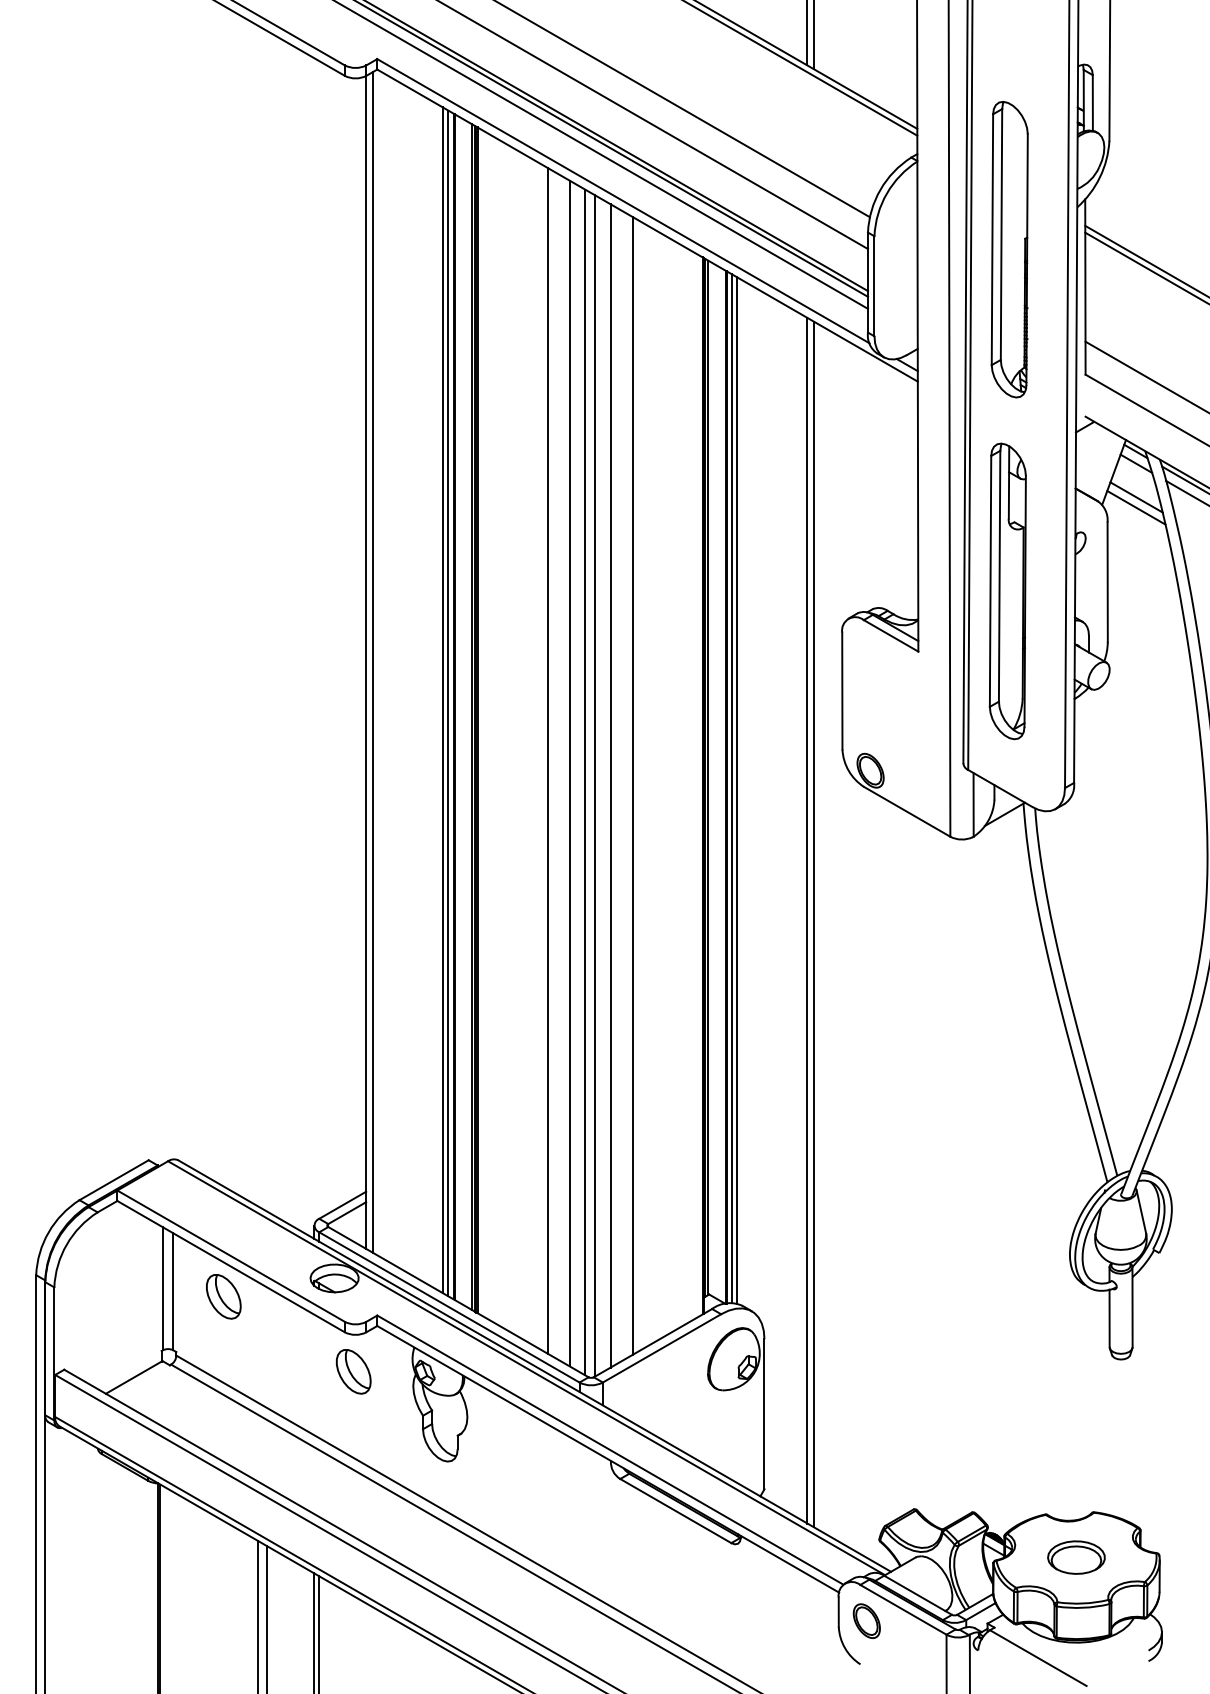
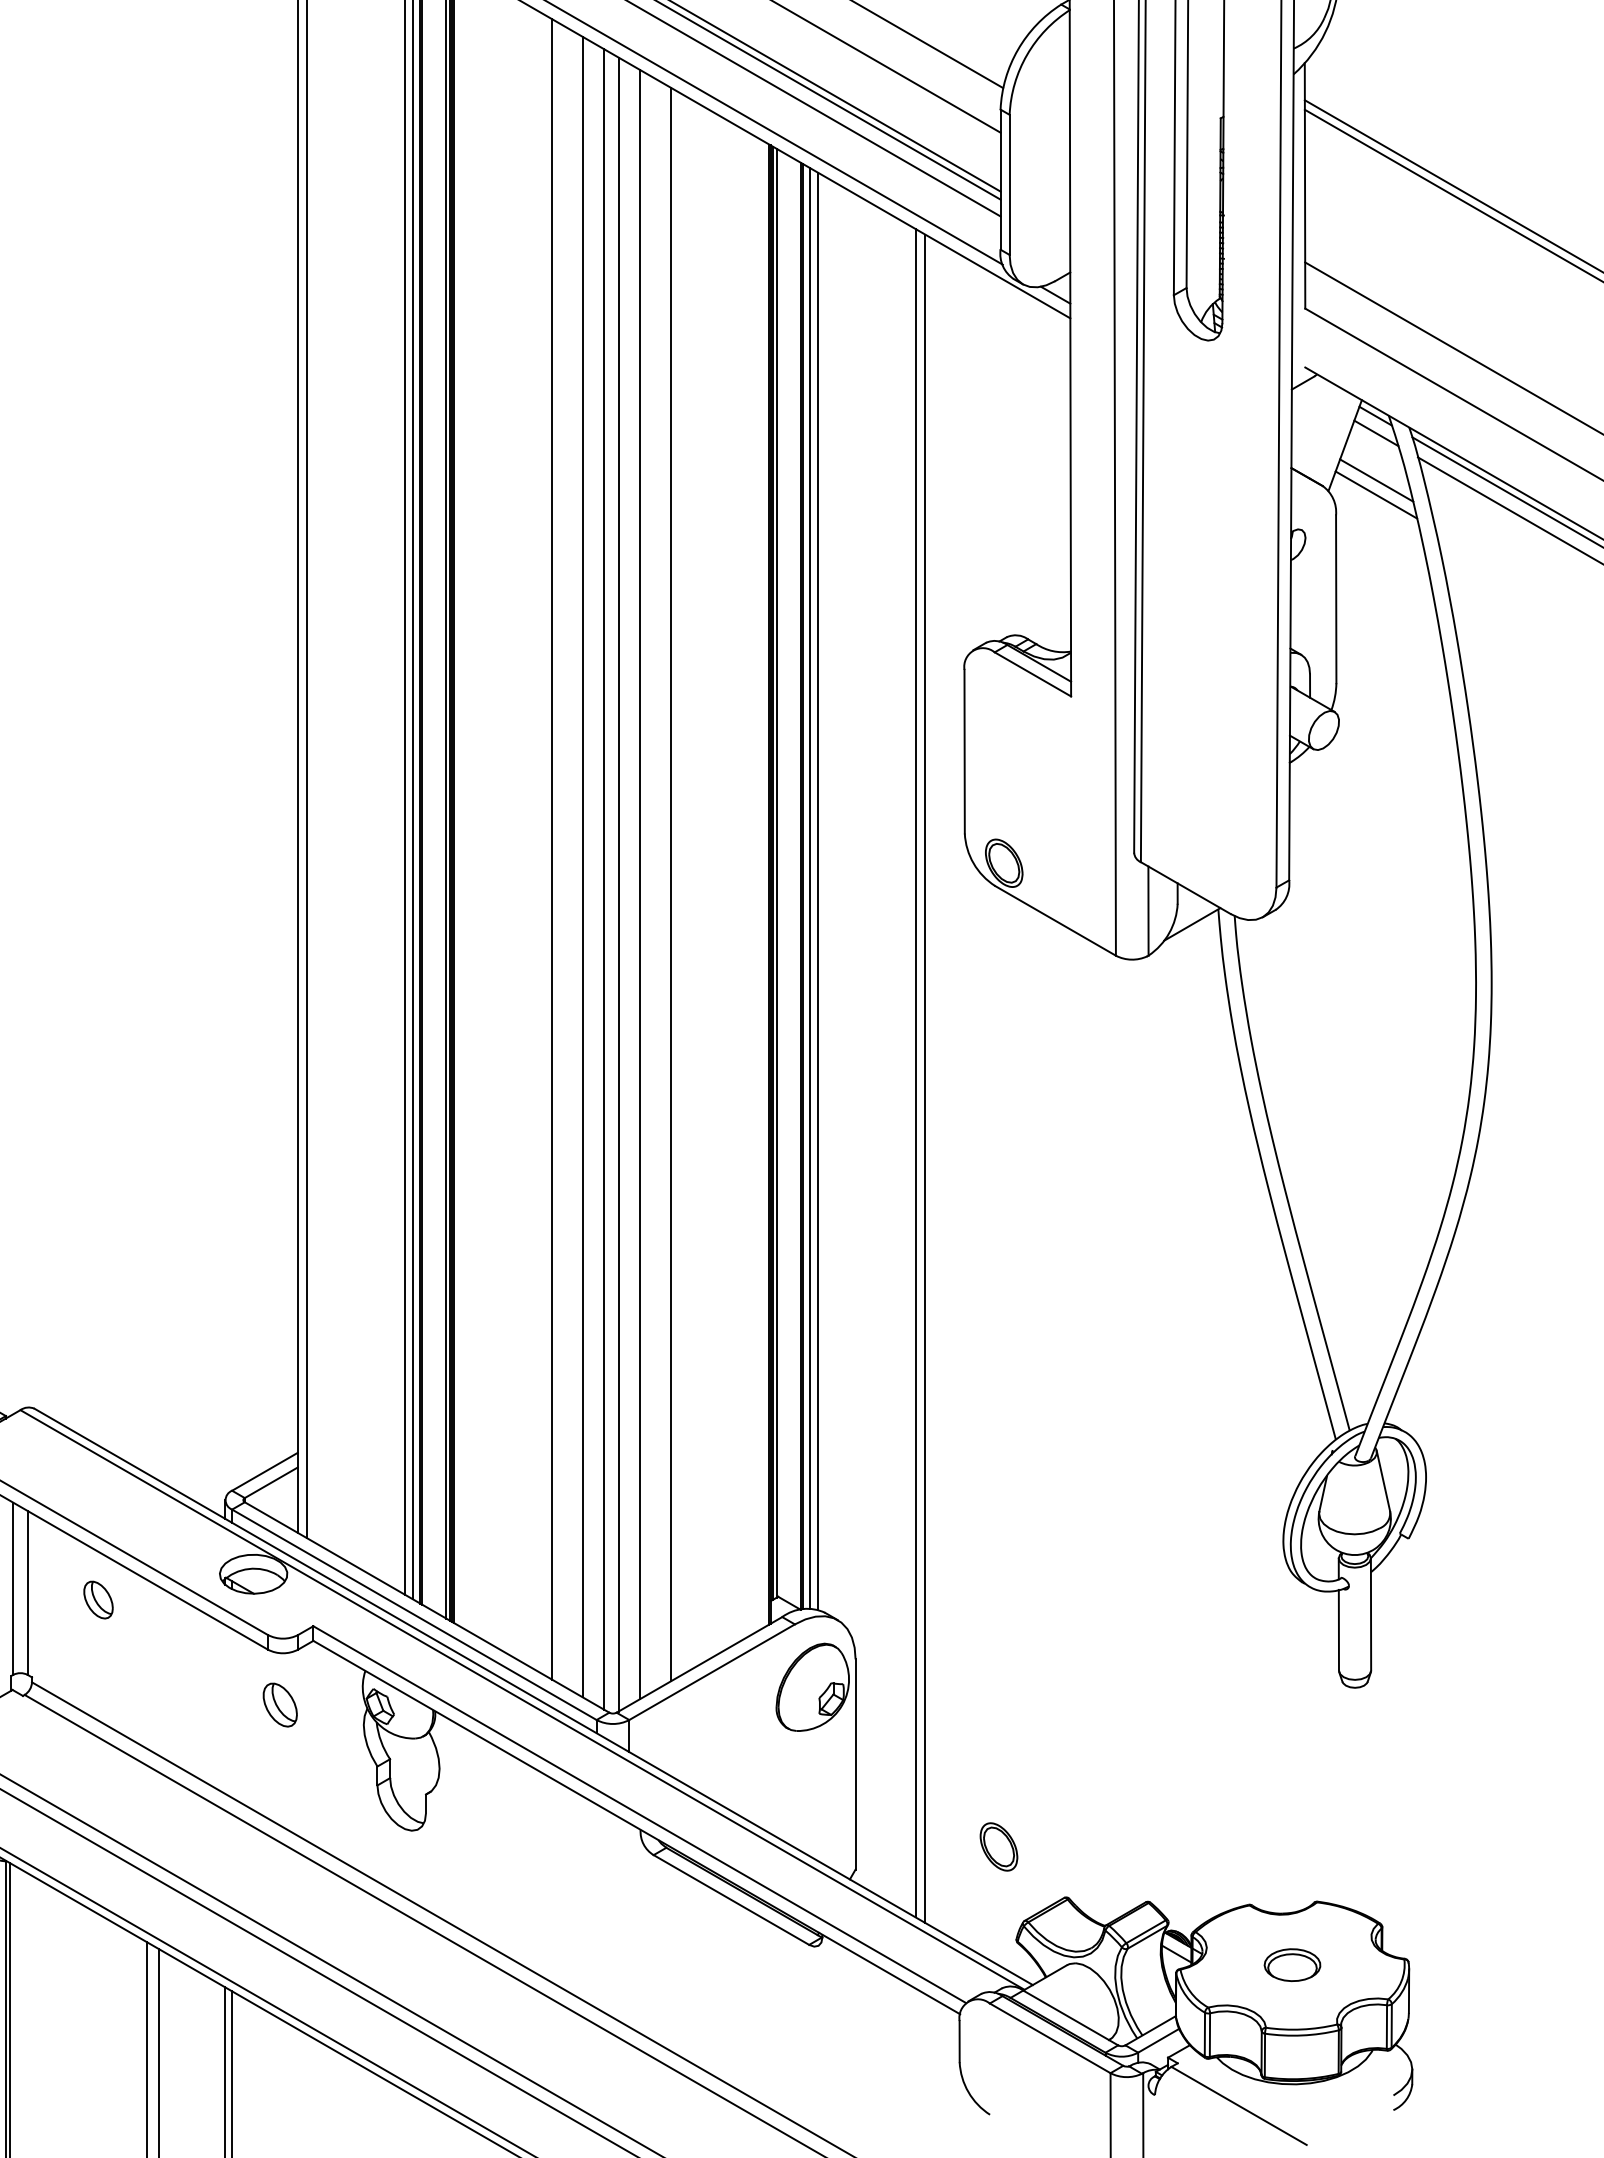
part: (1007, 591) -> (1195, 612), removed
part: (223, 1296) -> (98, 1599), size x0.6
part: (353, 1371) -> (280, 1704), size x0.7
part: (1076, 1557) -> (1292, 1965), size x0.7
part: (866, 1620) -> (998, 1846), moved

